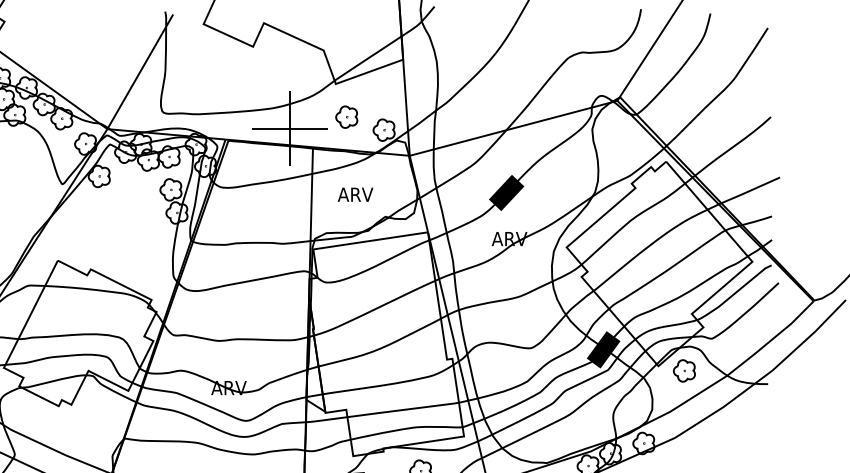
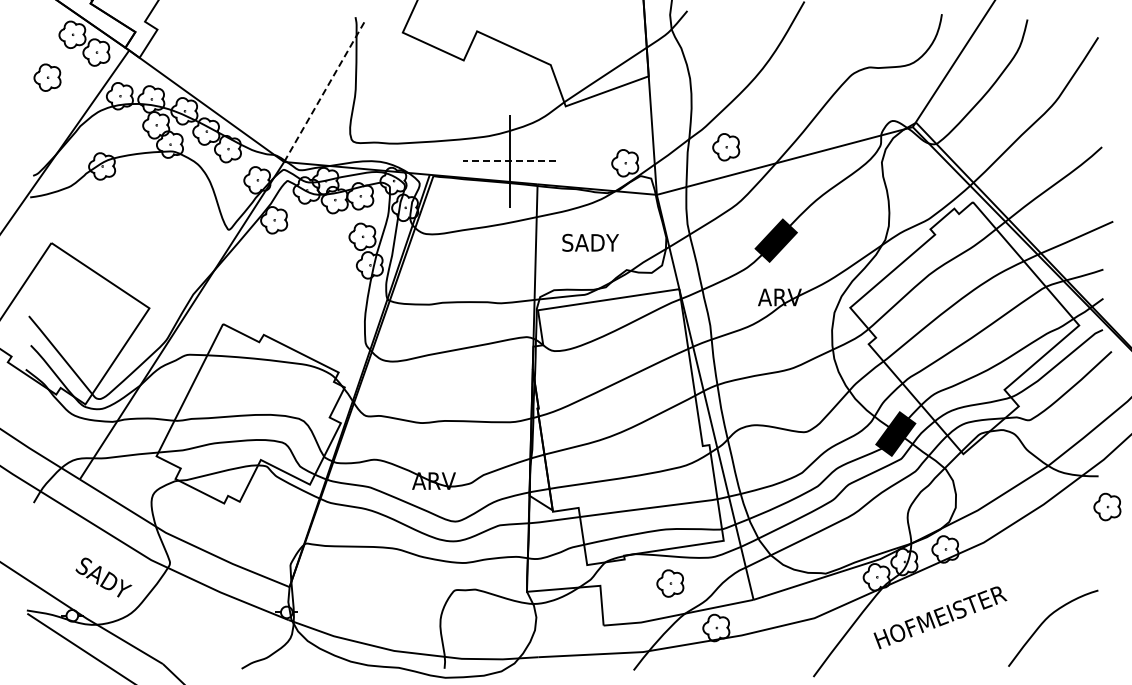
line: (140, 71) -> (325, 90), solid -> dashed
part: (347, 117) -> (726, 147), moved
line: (290, 128) -> (509, 161), solid -> dashed
text: (355, 194) -> (590, 242), ARV -> SADY
part: (684, 370) -> (1107, 506), moved

